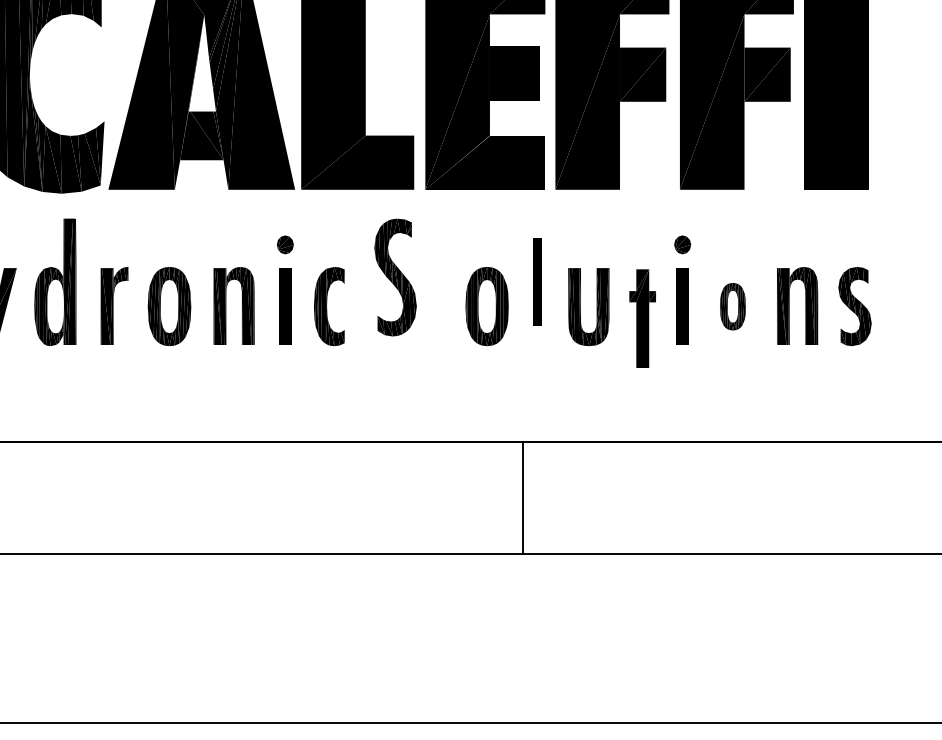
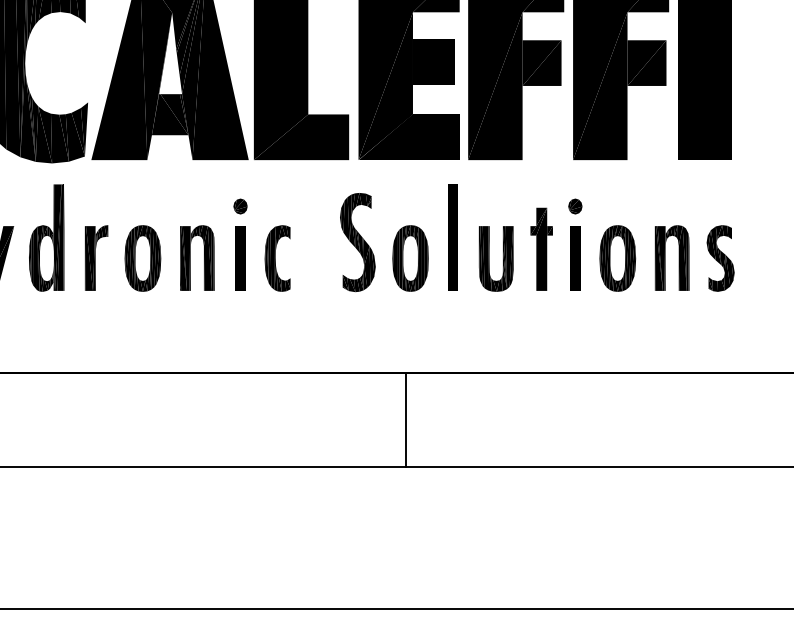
part: (395, 277) -> (357, 242), moved
part: (537, 281) -> (453, 237), size x1.43
part: (732, 306) -> (617, 258), size x1.67
part: (642, 318) -> (541, 249), moved
line: (523, 497) -> (405, 419), moved

